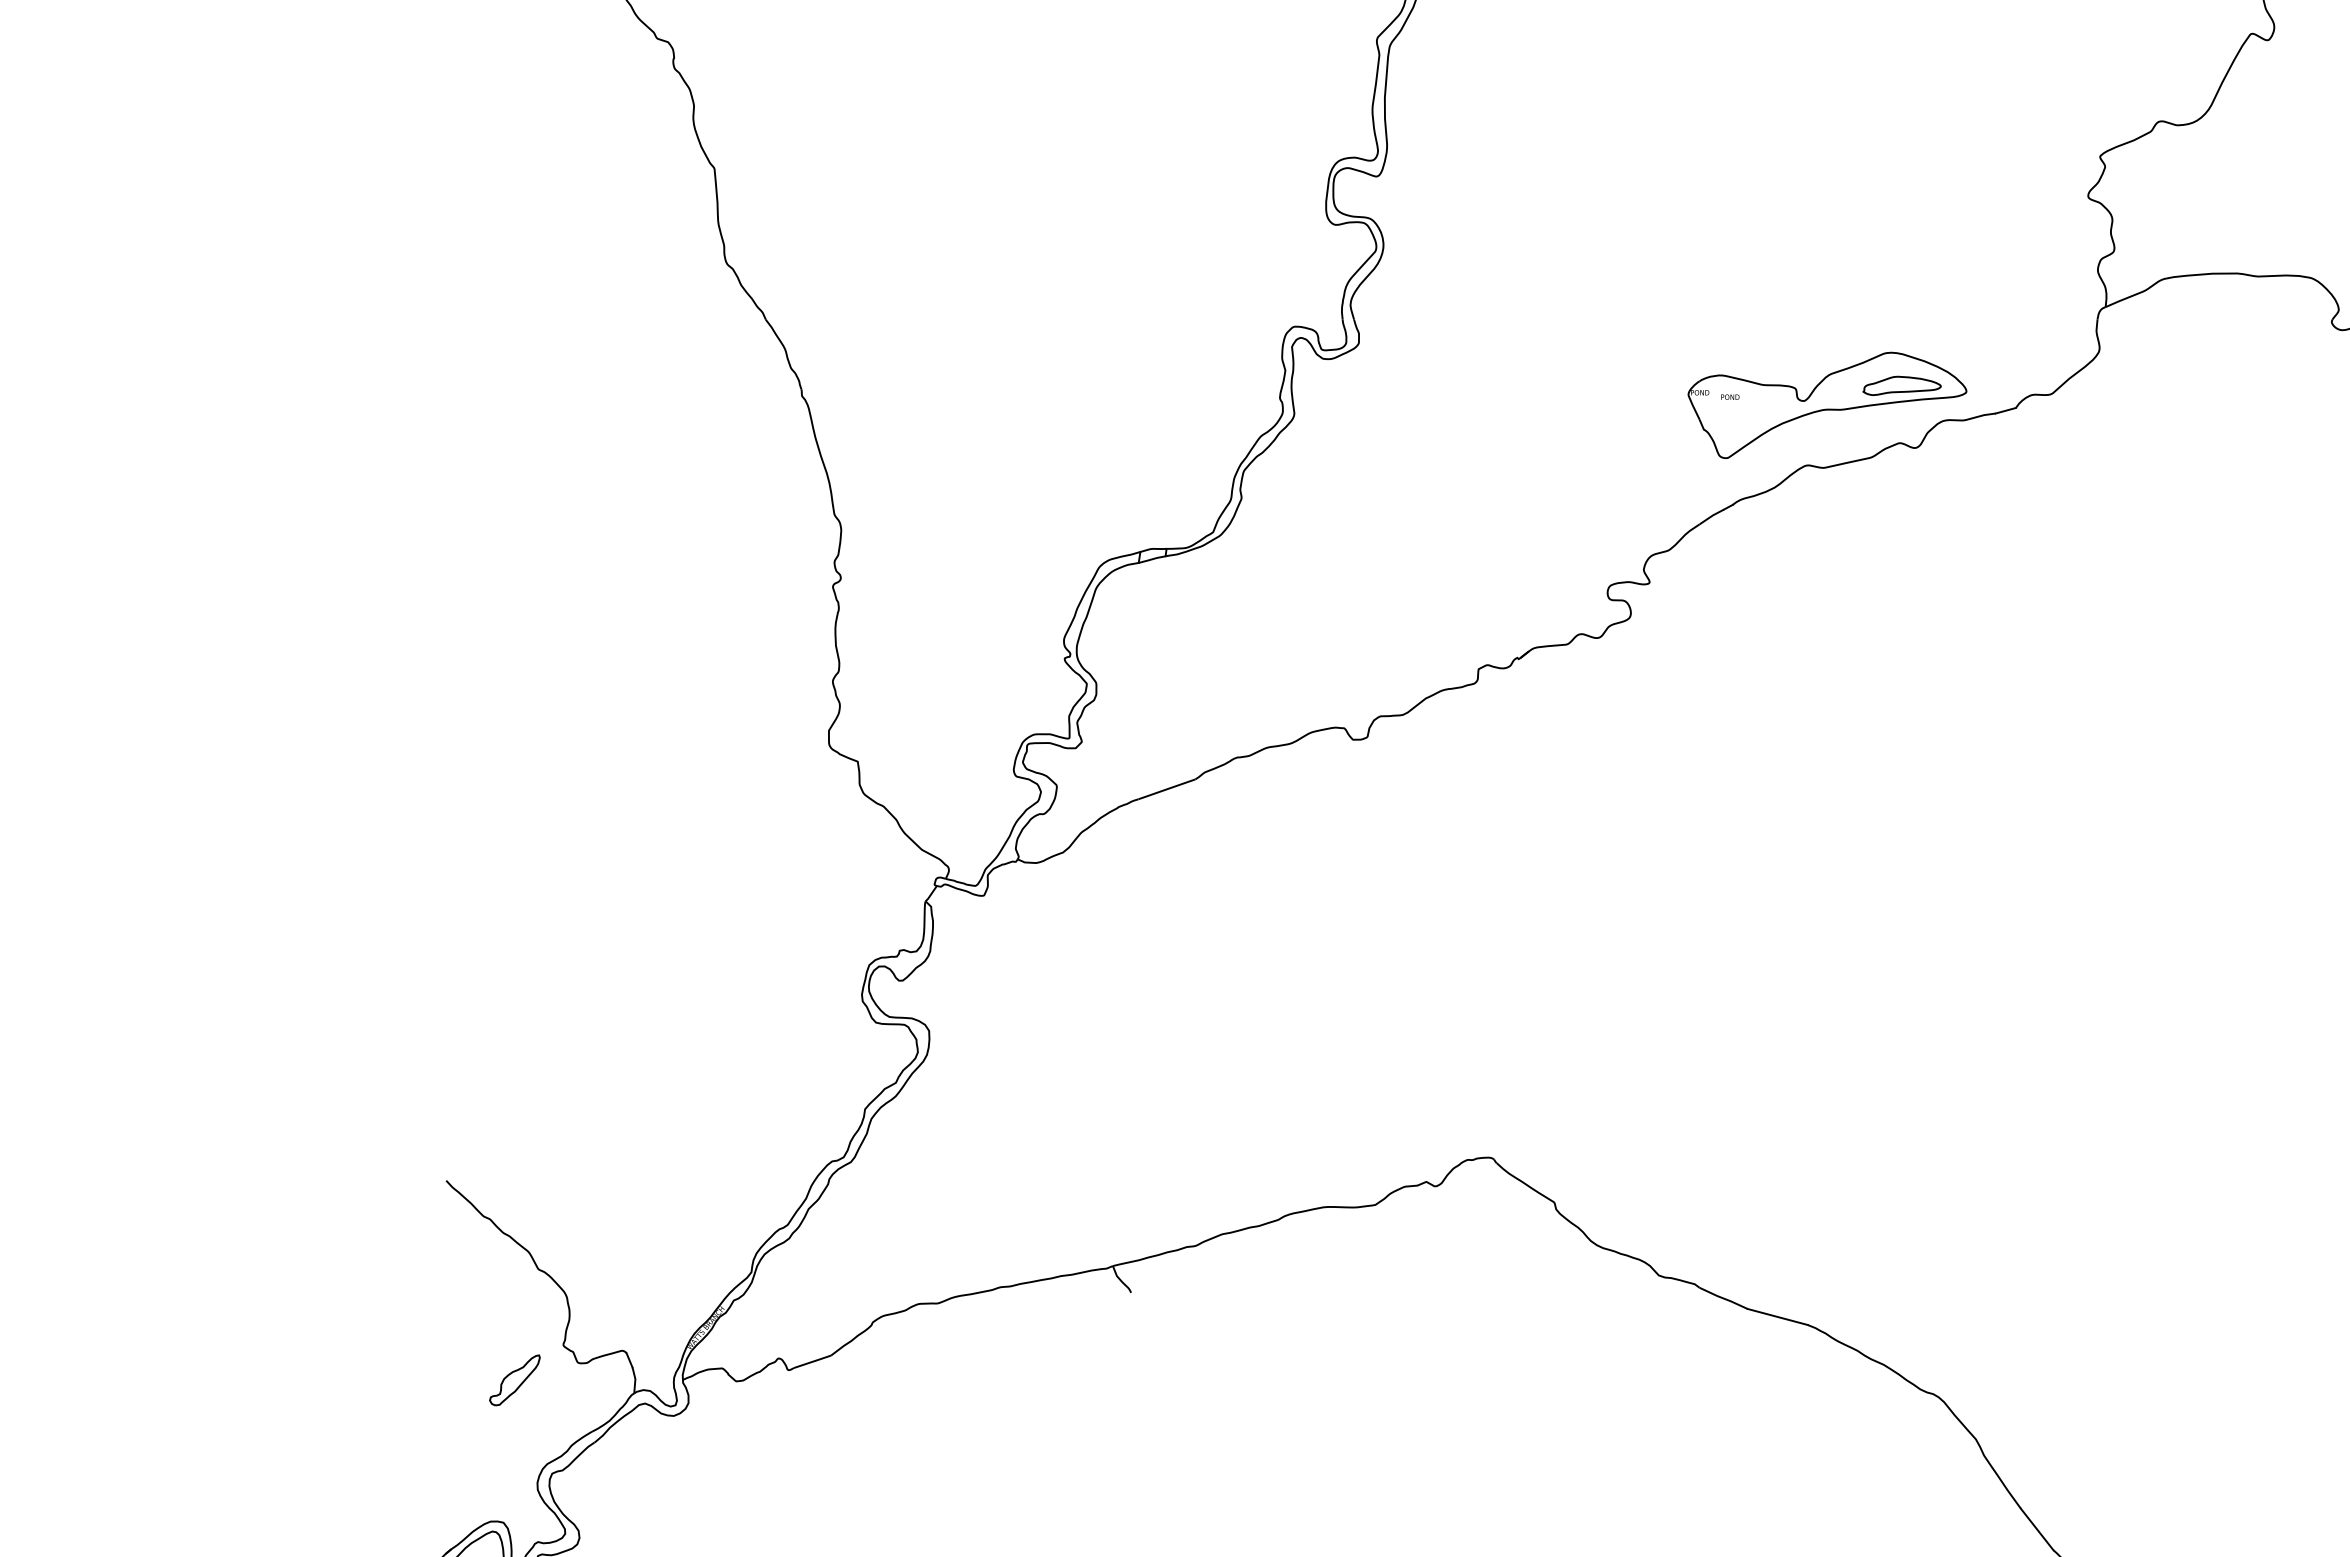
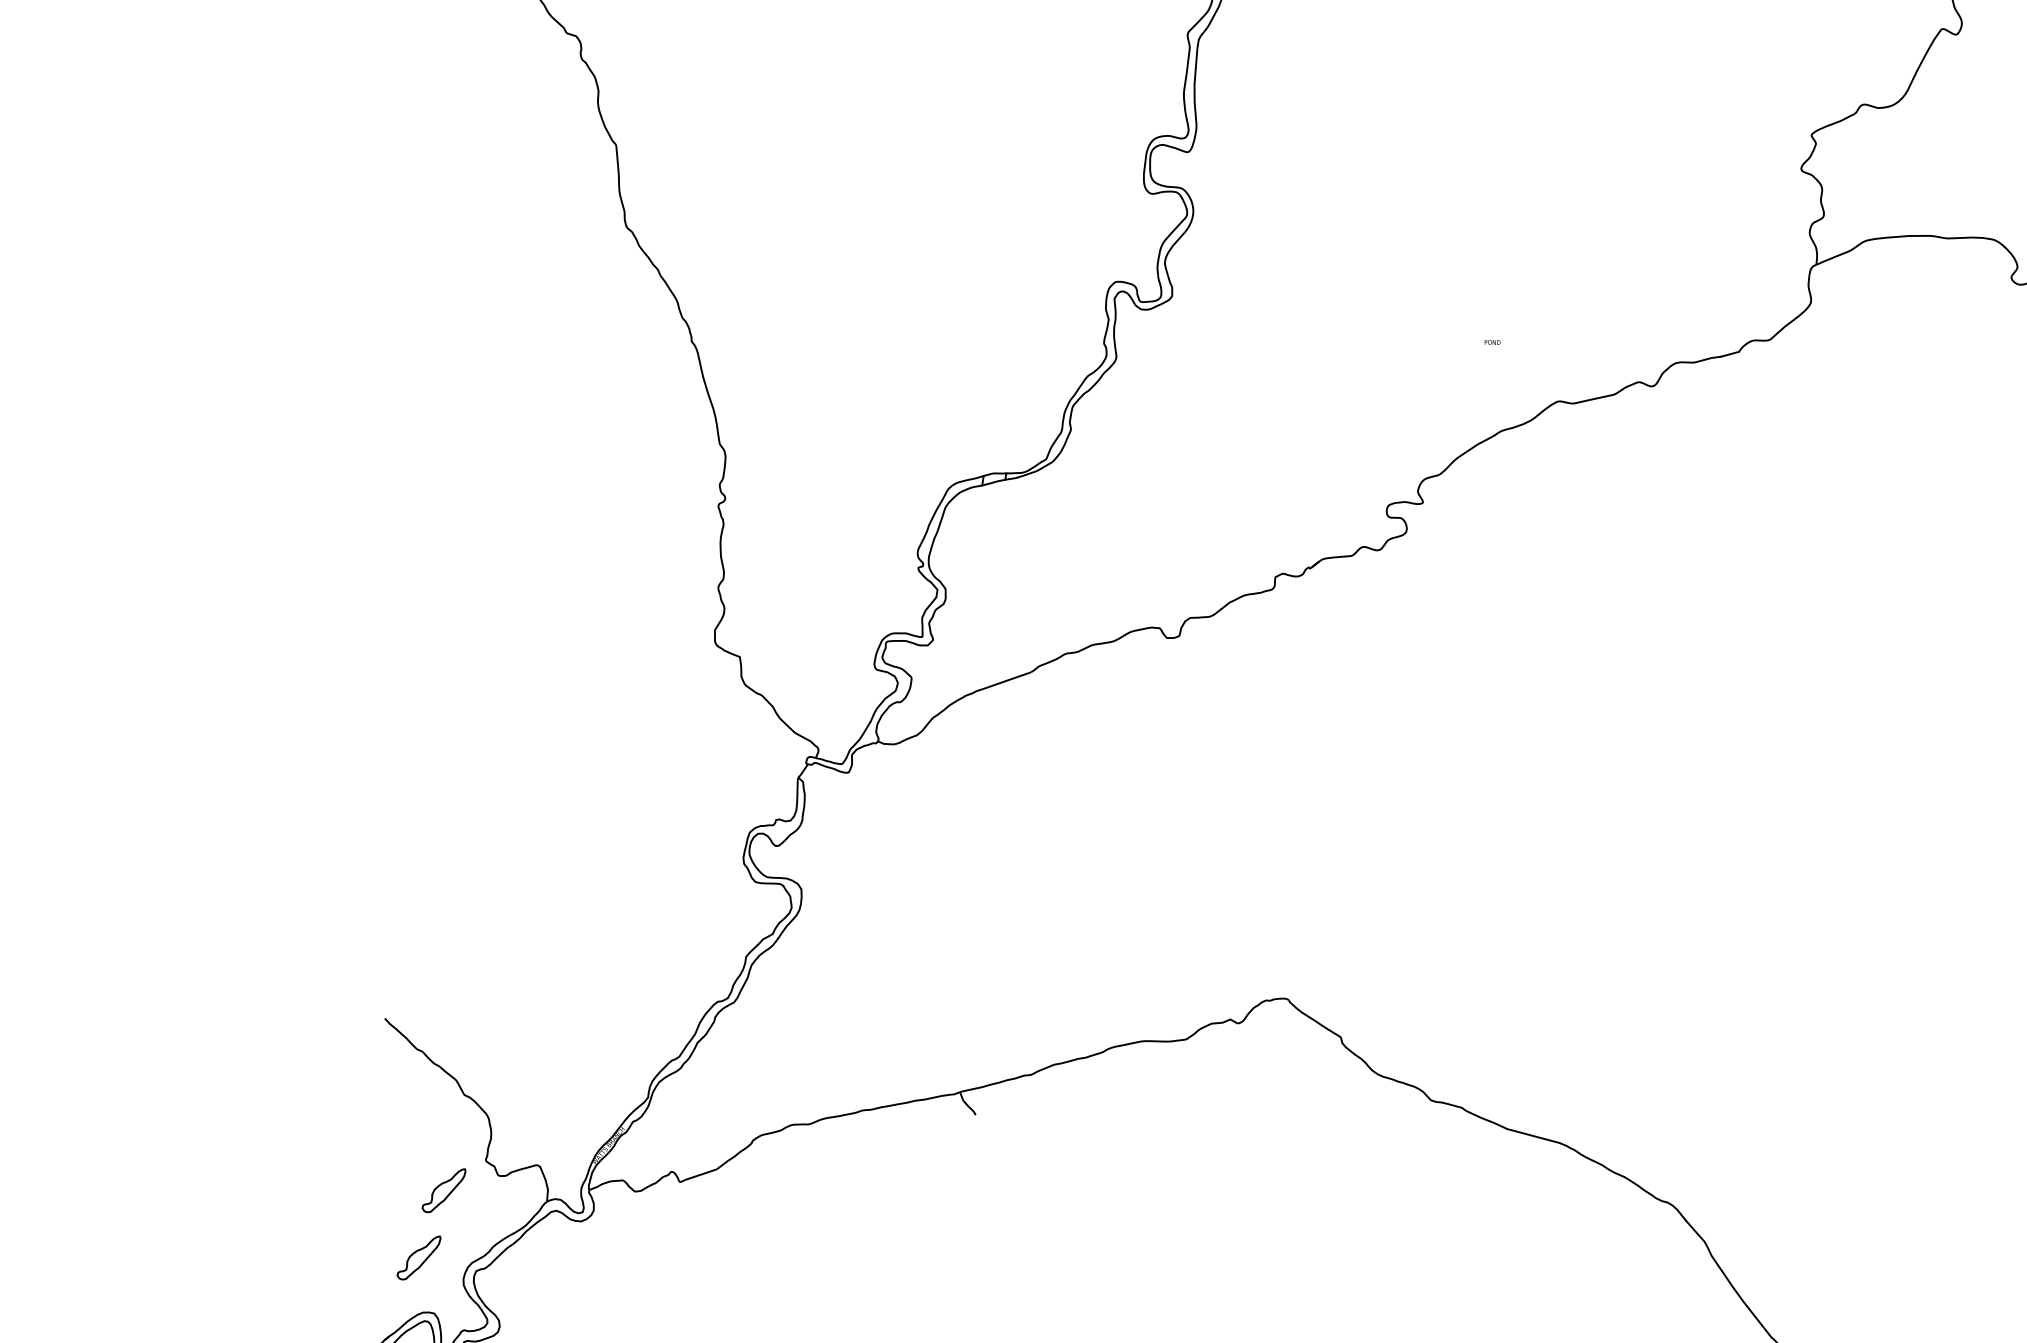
part: (1827, 405) -> (1576, 349), removed
part: (485, 1458) -> (418, 1258), added

